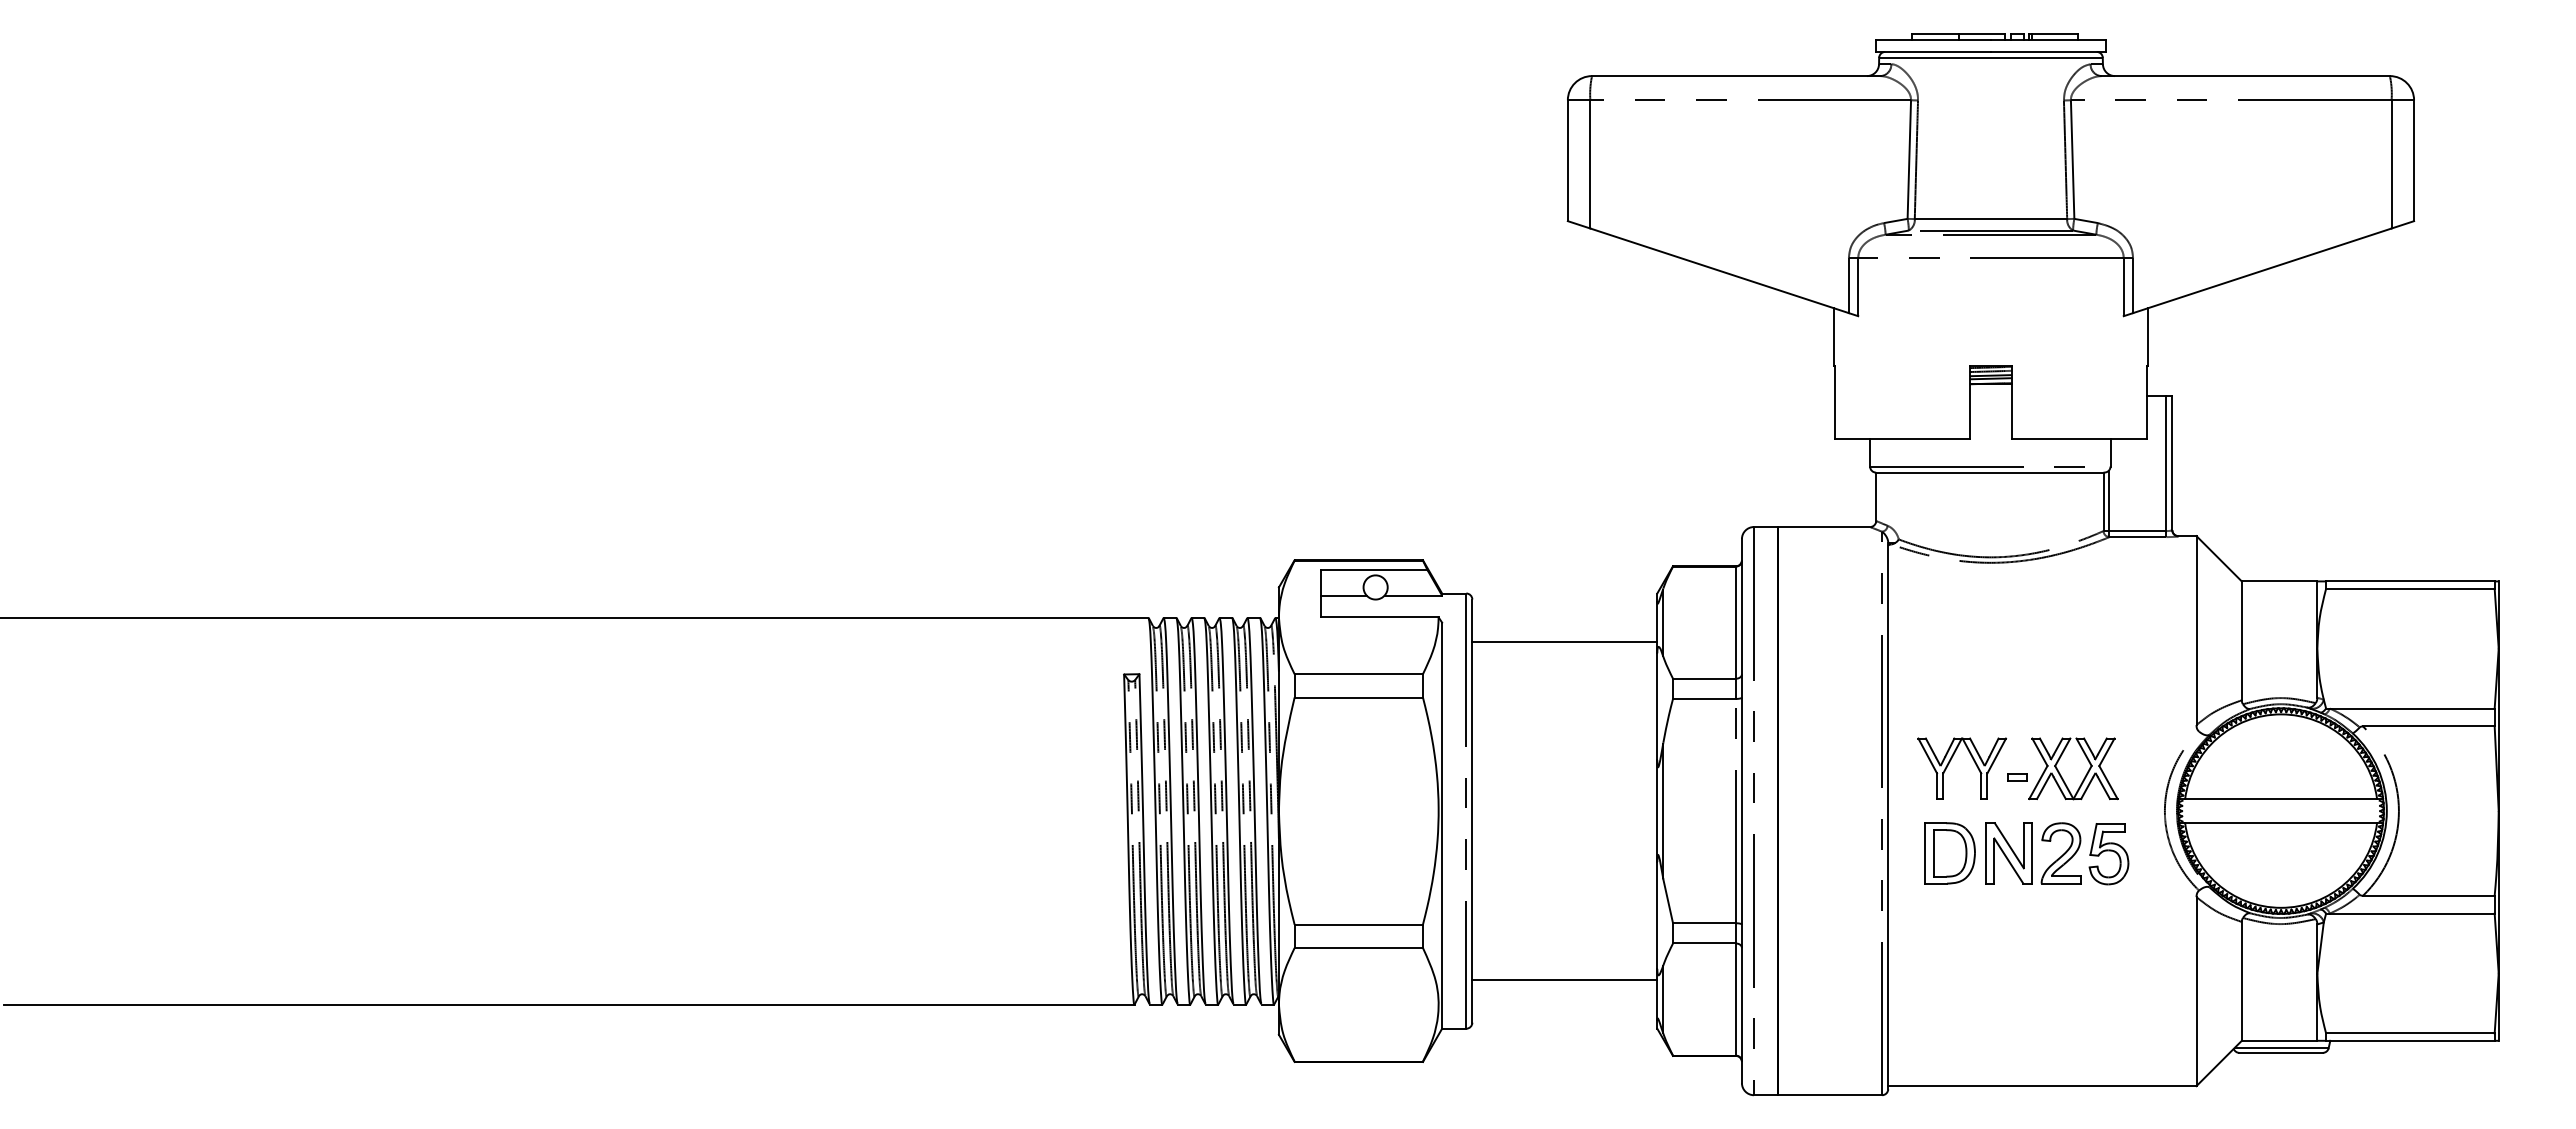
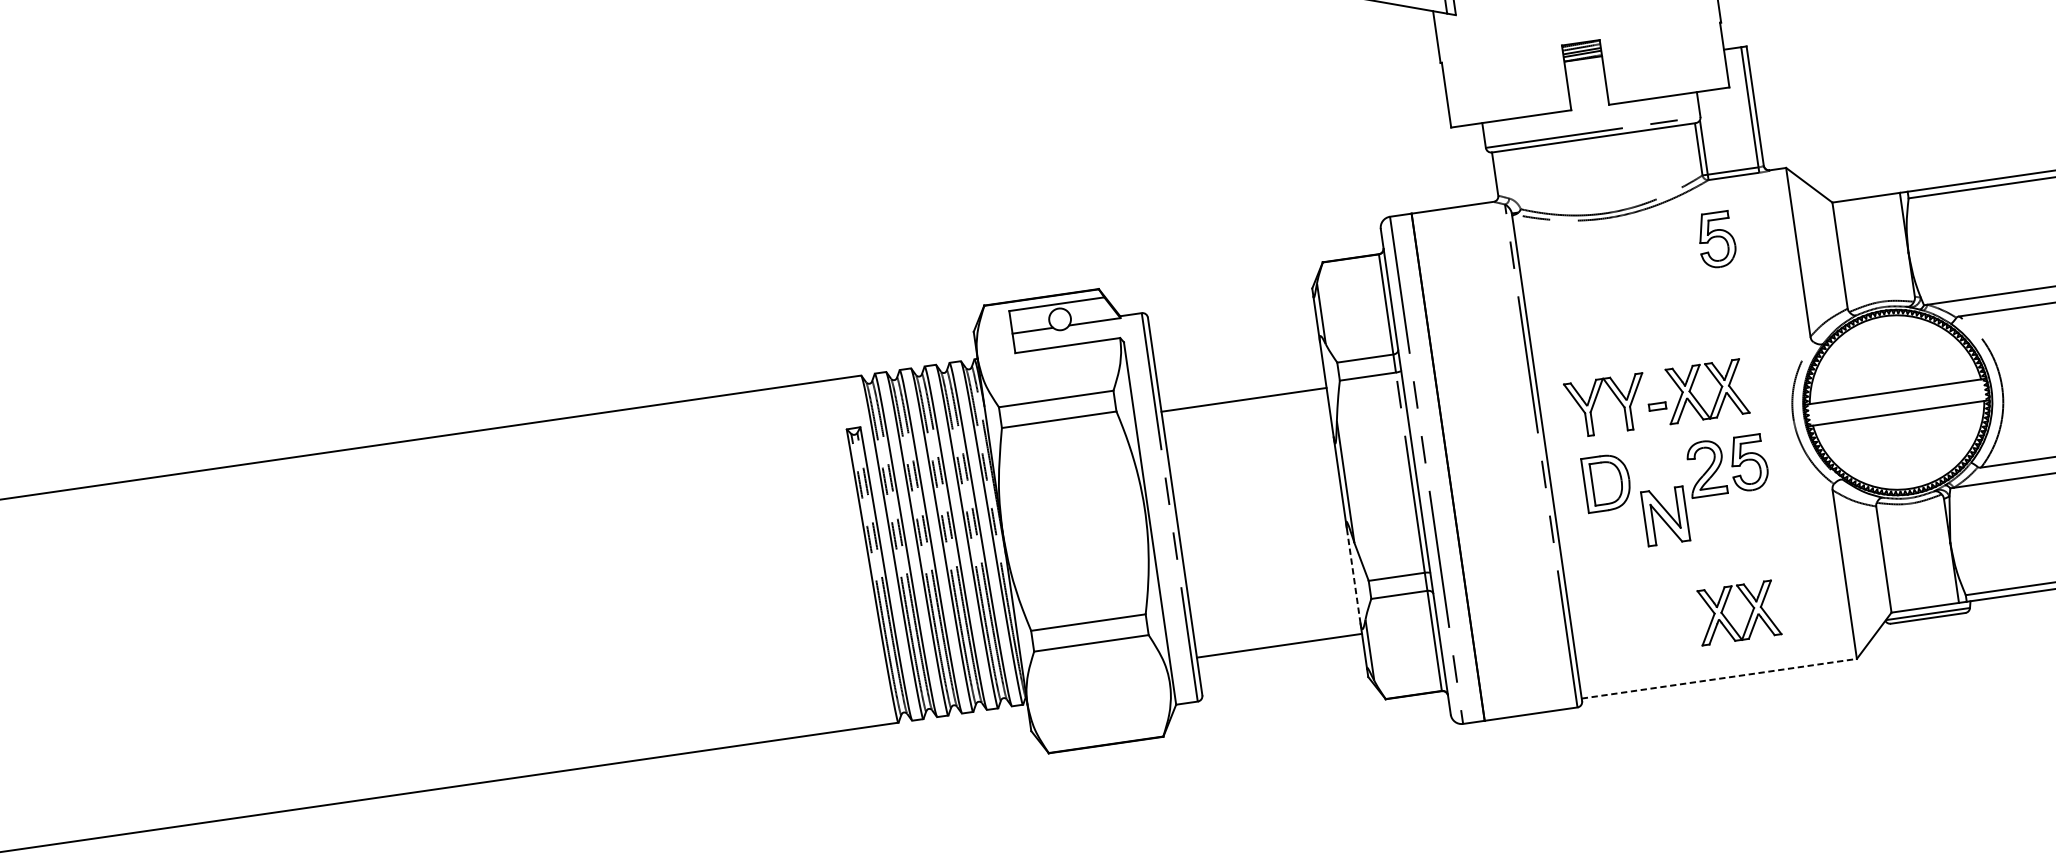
part: (2108, 604) -> (1716, 240), added
line: (1564, 641) -> (1243, 399), moved
part: (2008, 853) -> (1665, 516), moved
line: (1657, 914) -> (1353, 575), solid -> dashed
part: (2085, 1022) -> (1749, 616), added
line: (2042, 1086) -> (1719, 679), solid -> dashed

